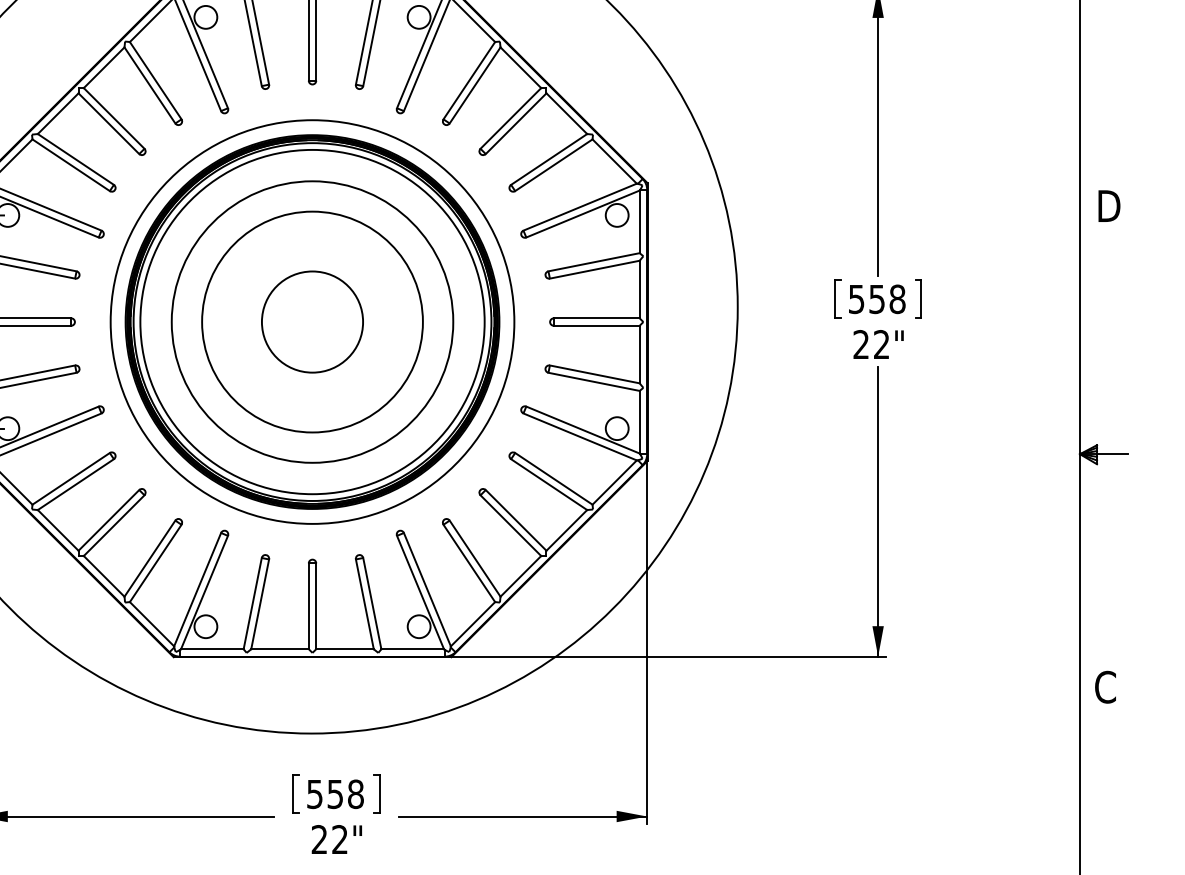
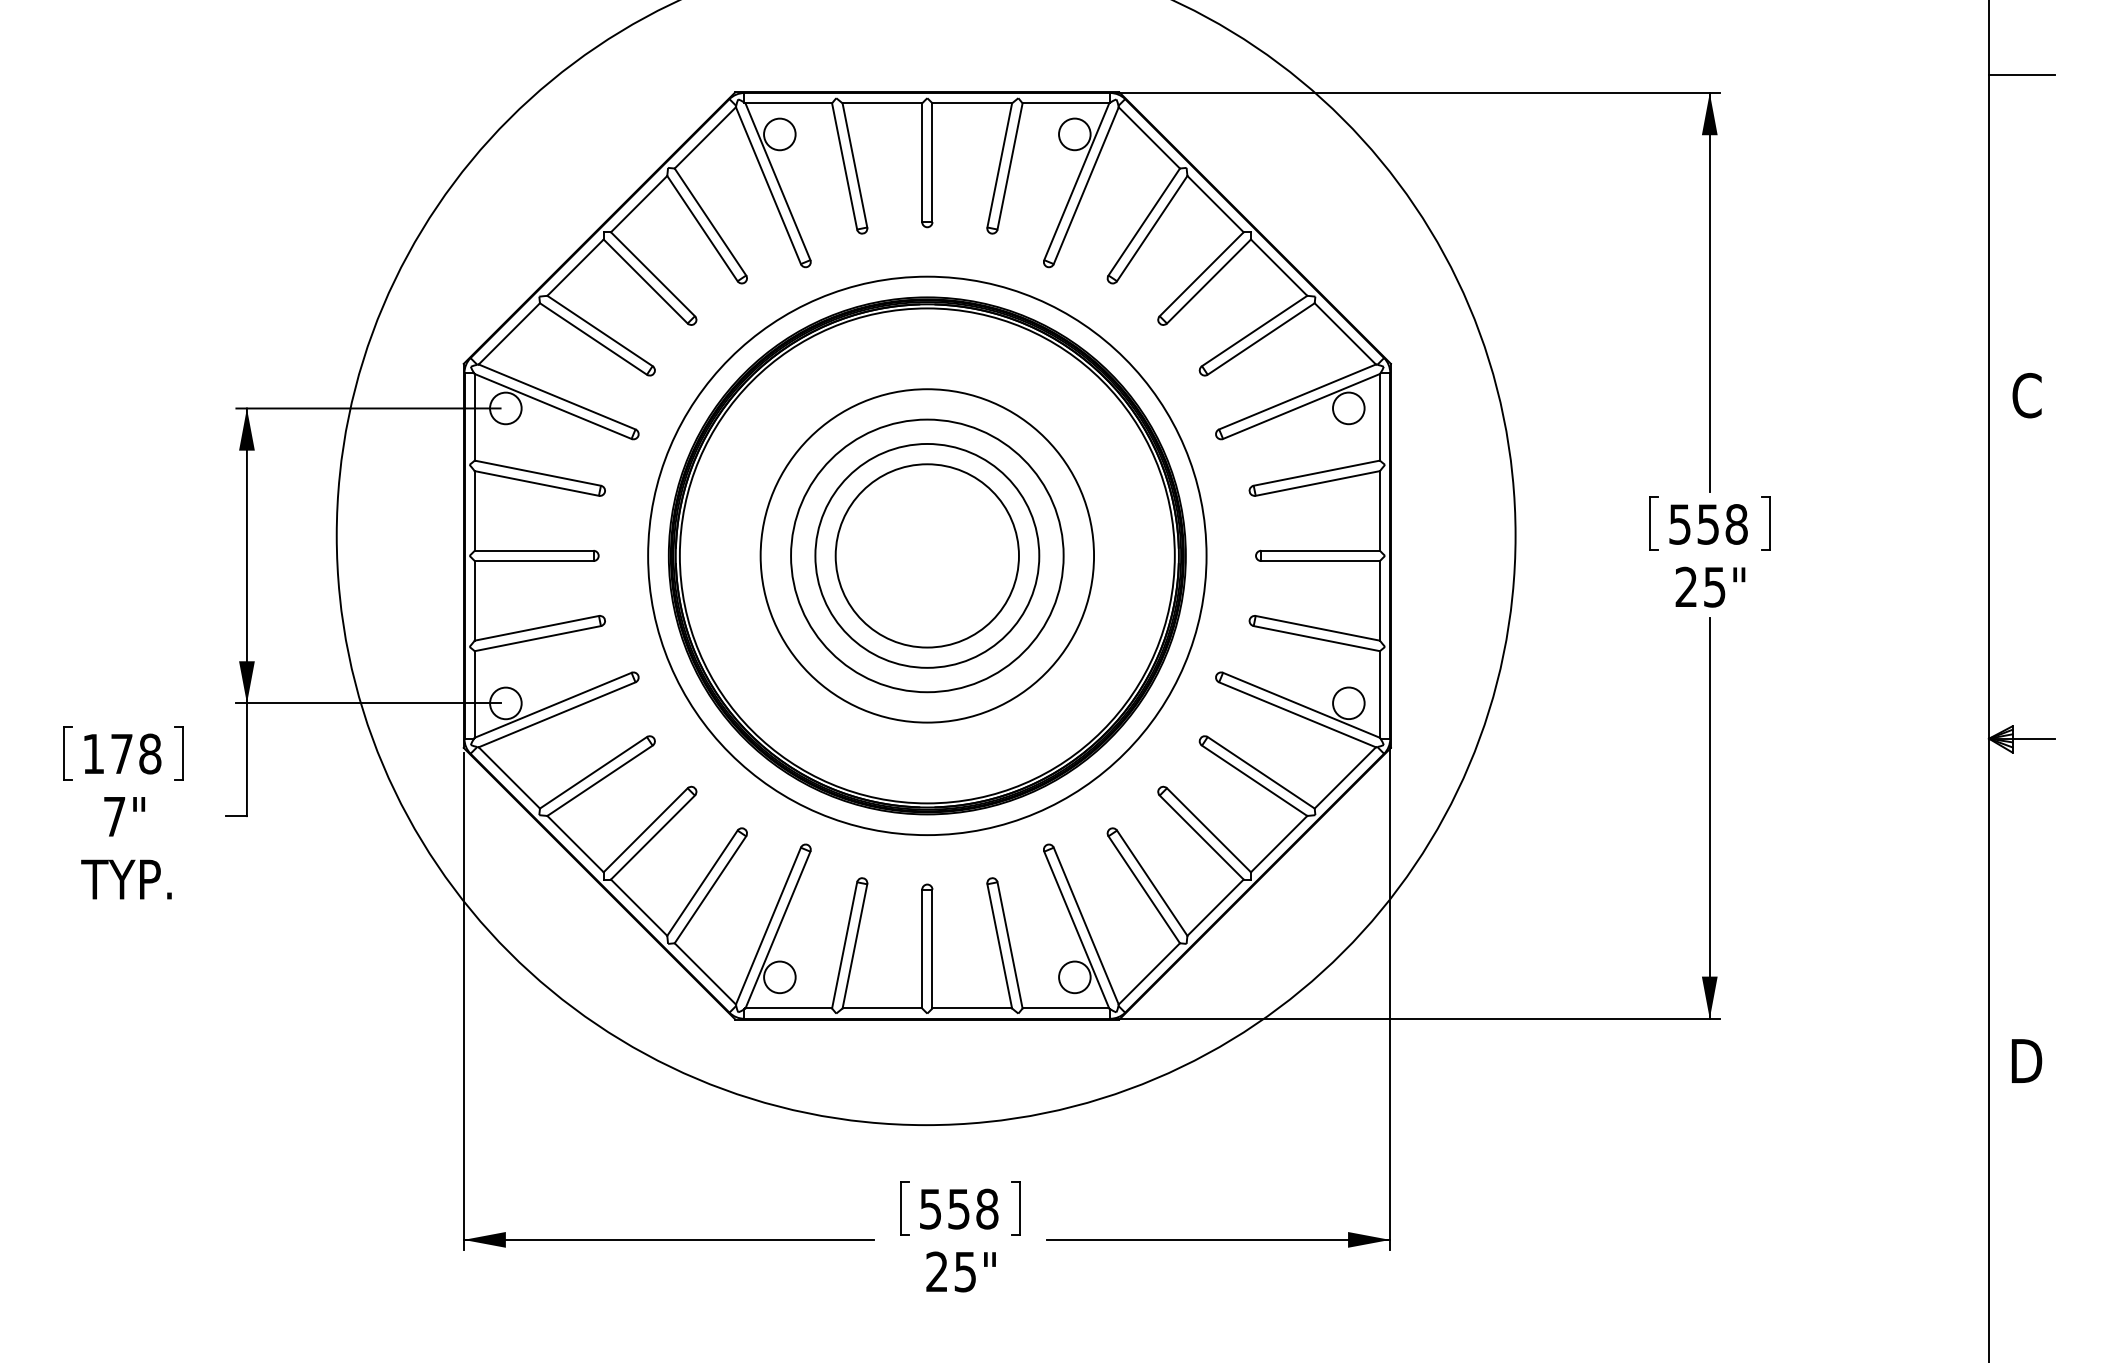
text: (1108, 206) -> (2028, 395), D -> C
circle: (312, 321) -> (927, 555), size x0.6
circle: (312, 321) -> (927, 555), size x0.7
circle: (312, 321) -> (927, 555), size x0.7
circle: (312, 321) -> (927, 555), size x1.6
text: (881, 344) -> (1714, 586), 22" -> 25"
text: (1106, 686) -> (2025, 1060), C -> D
text: (339, 839) -> (964, 1271), 22" -> 25"

